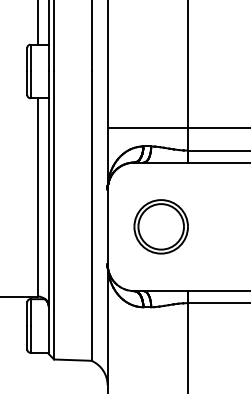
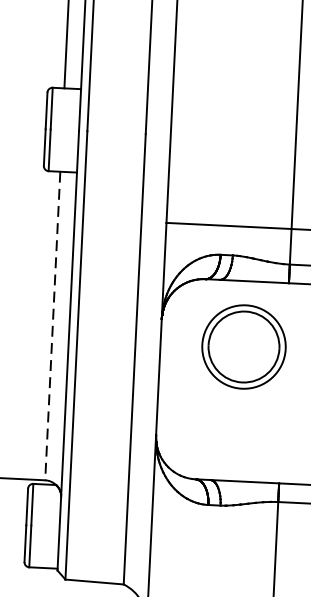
line: (38, 197) -> (53, 326), solid -> dashed
part: (160, 226) -> (242, 346), moved

